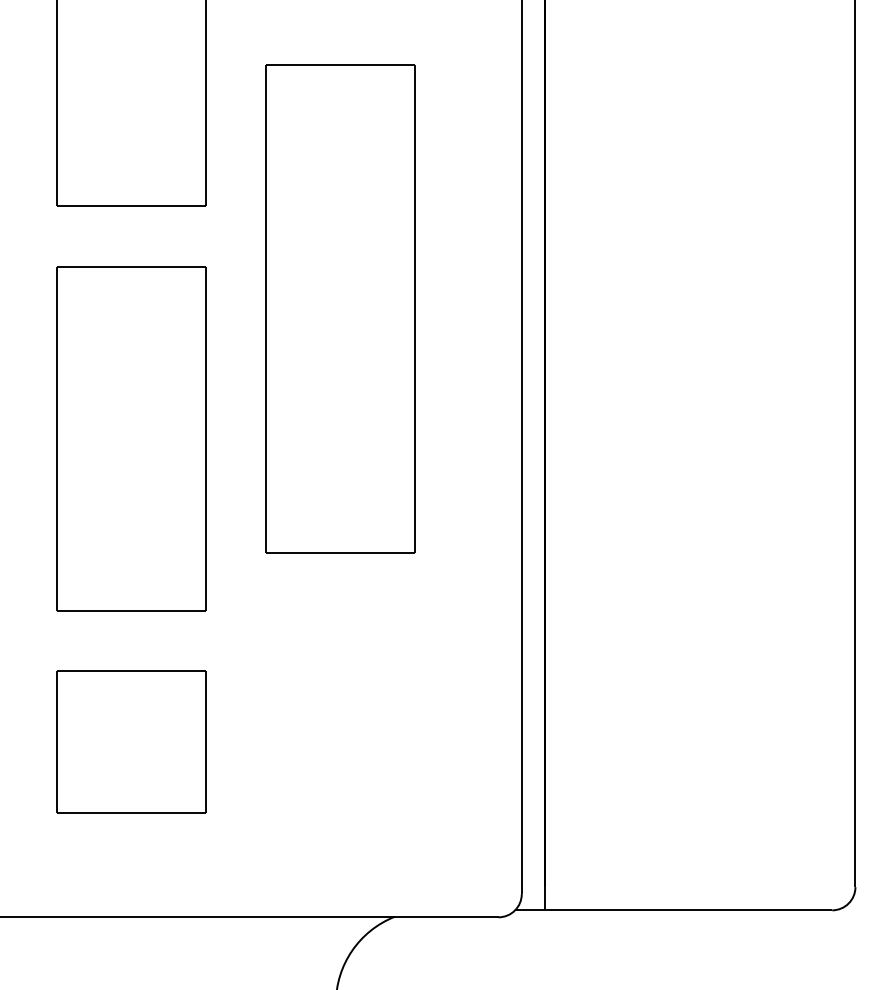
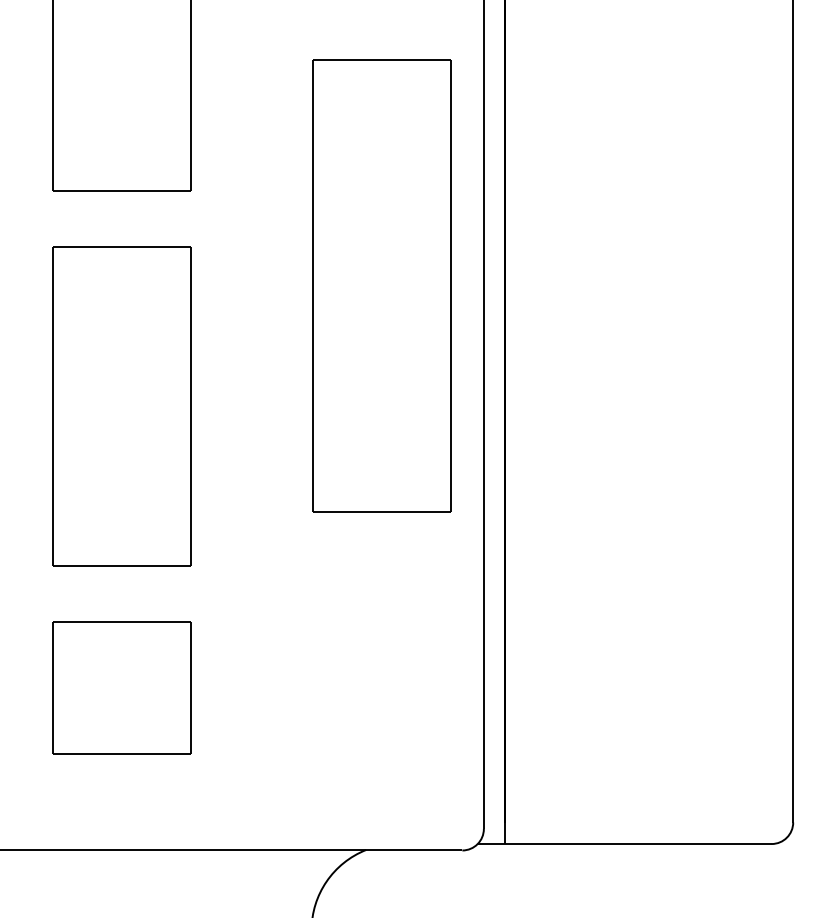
part: (340, 308) -> (381, 286), moved

